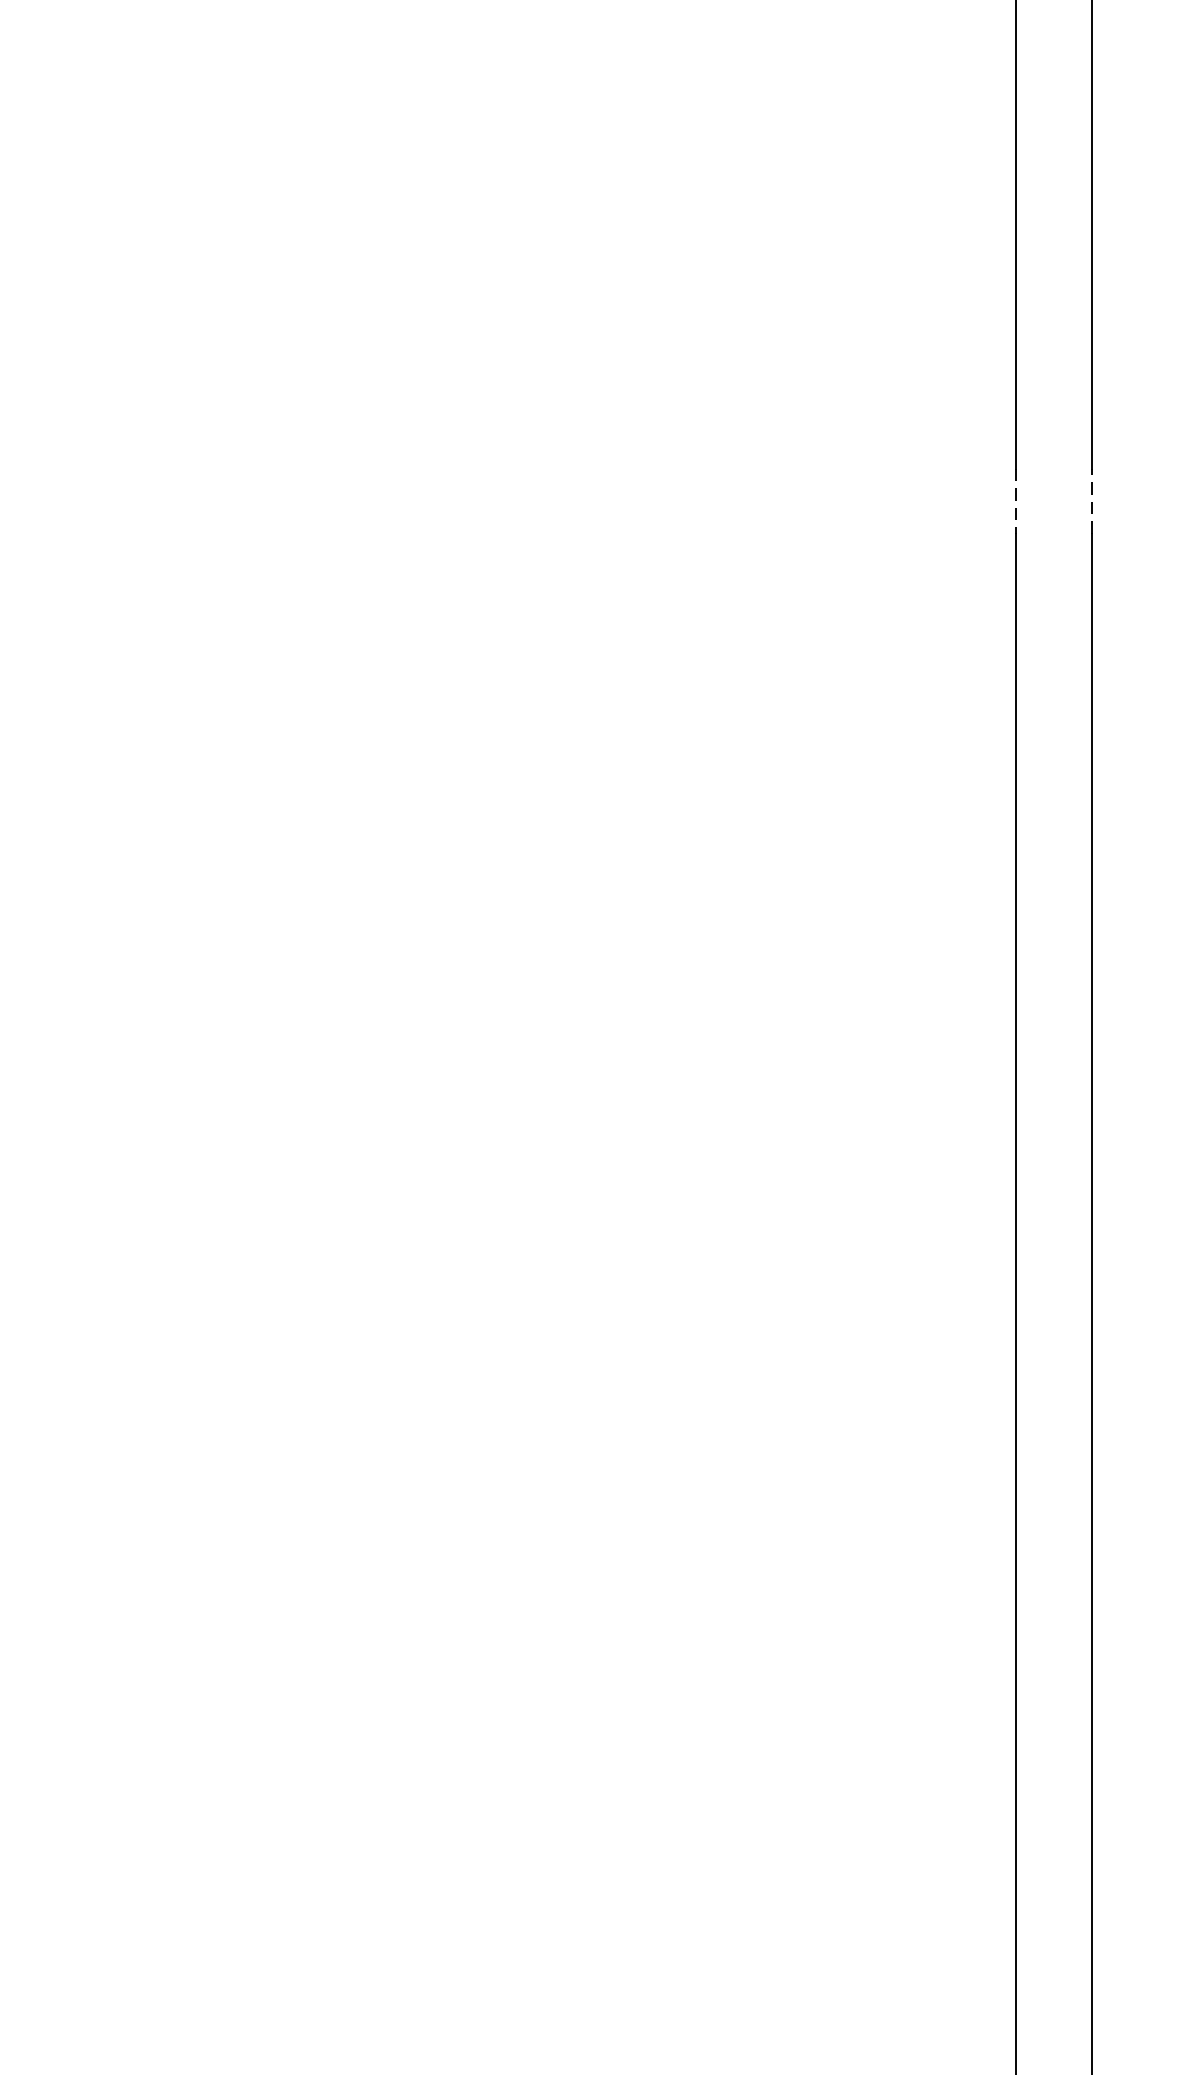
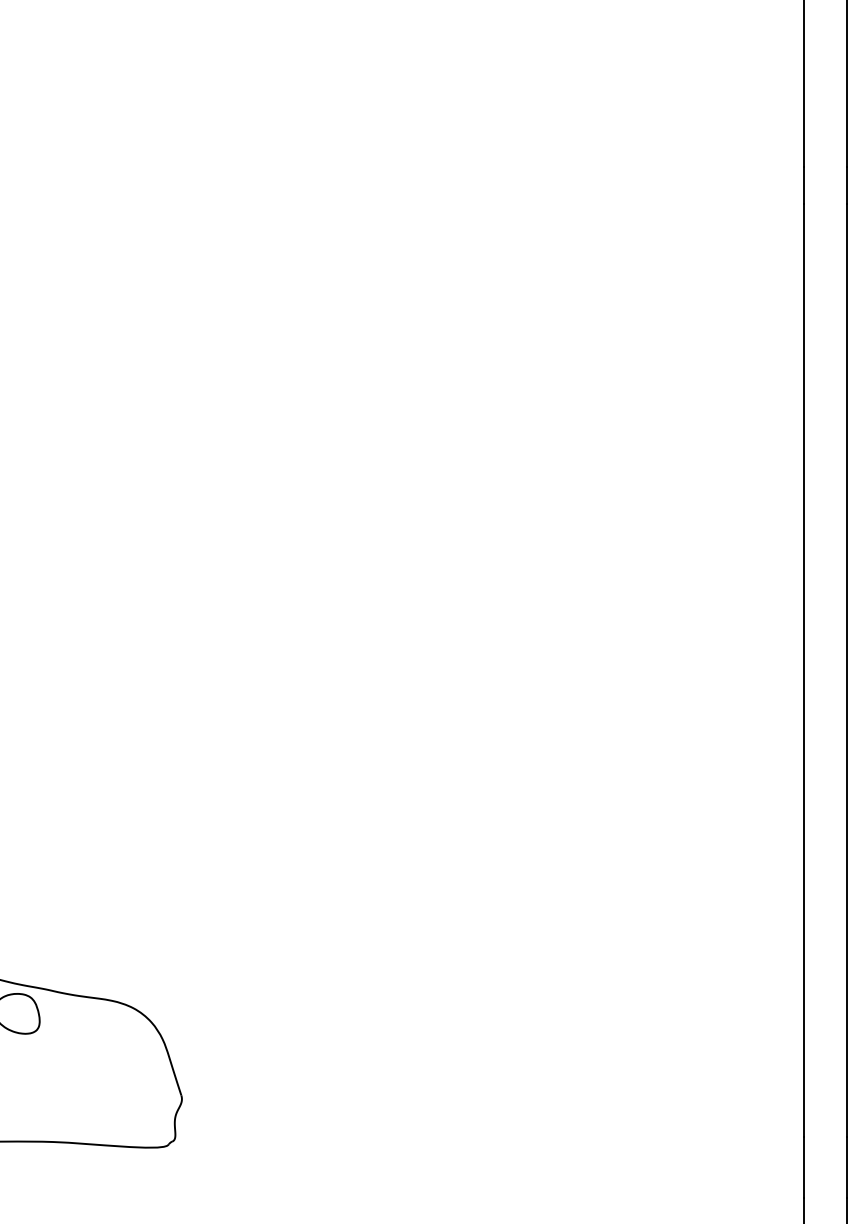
line: (1092, 501) -> (847, 185), dashed -> solid
line: (1016, 502) -> (804, 186), dashed -> solid

